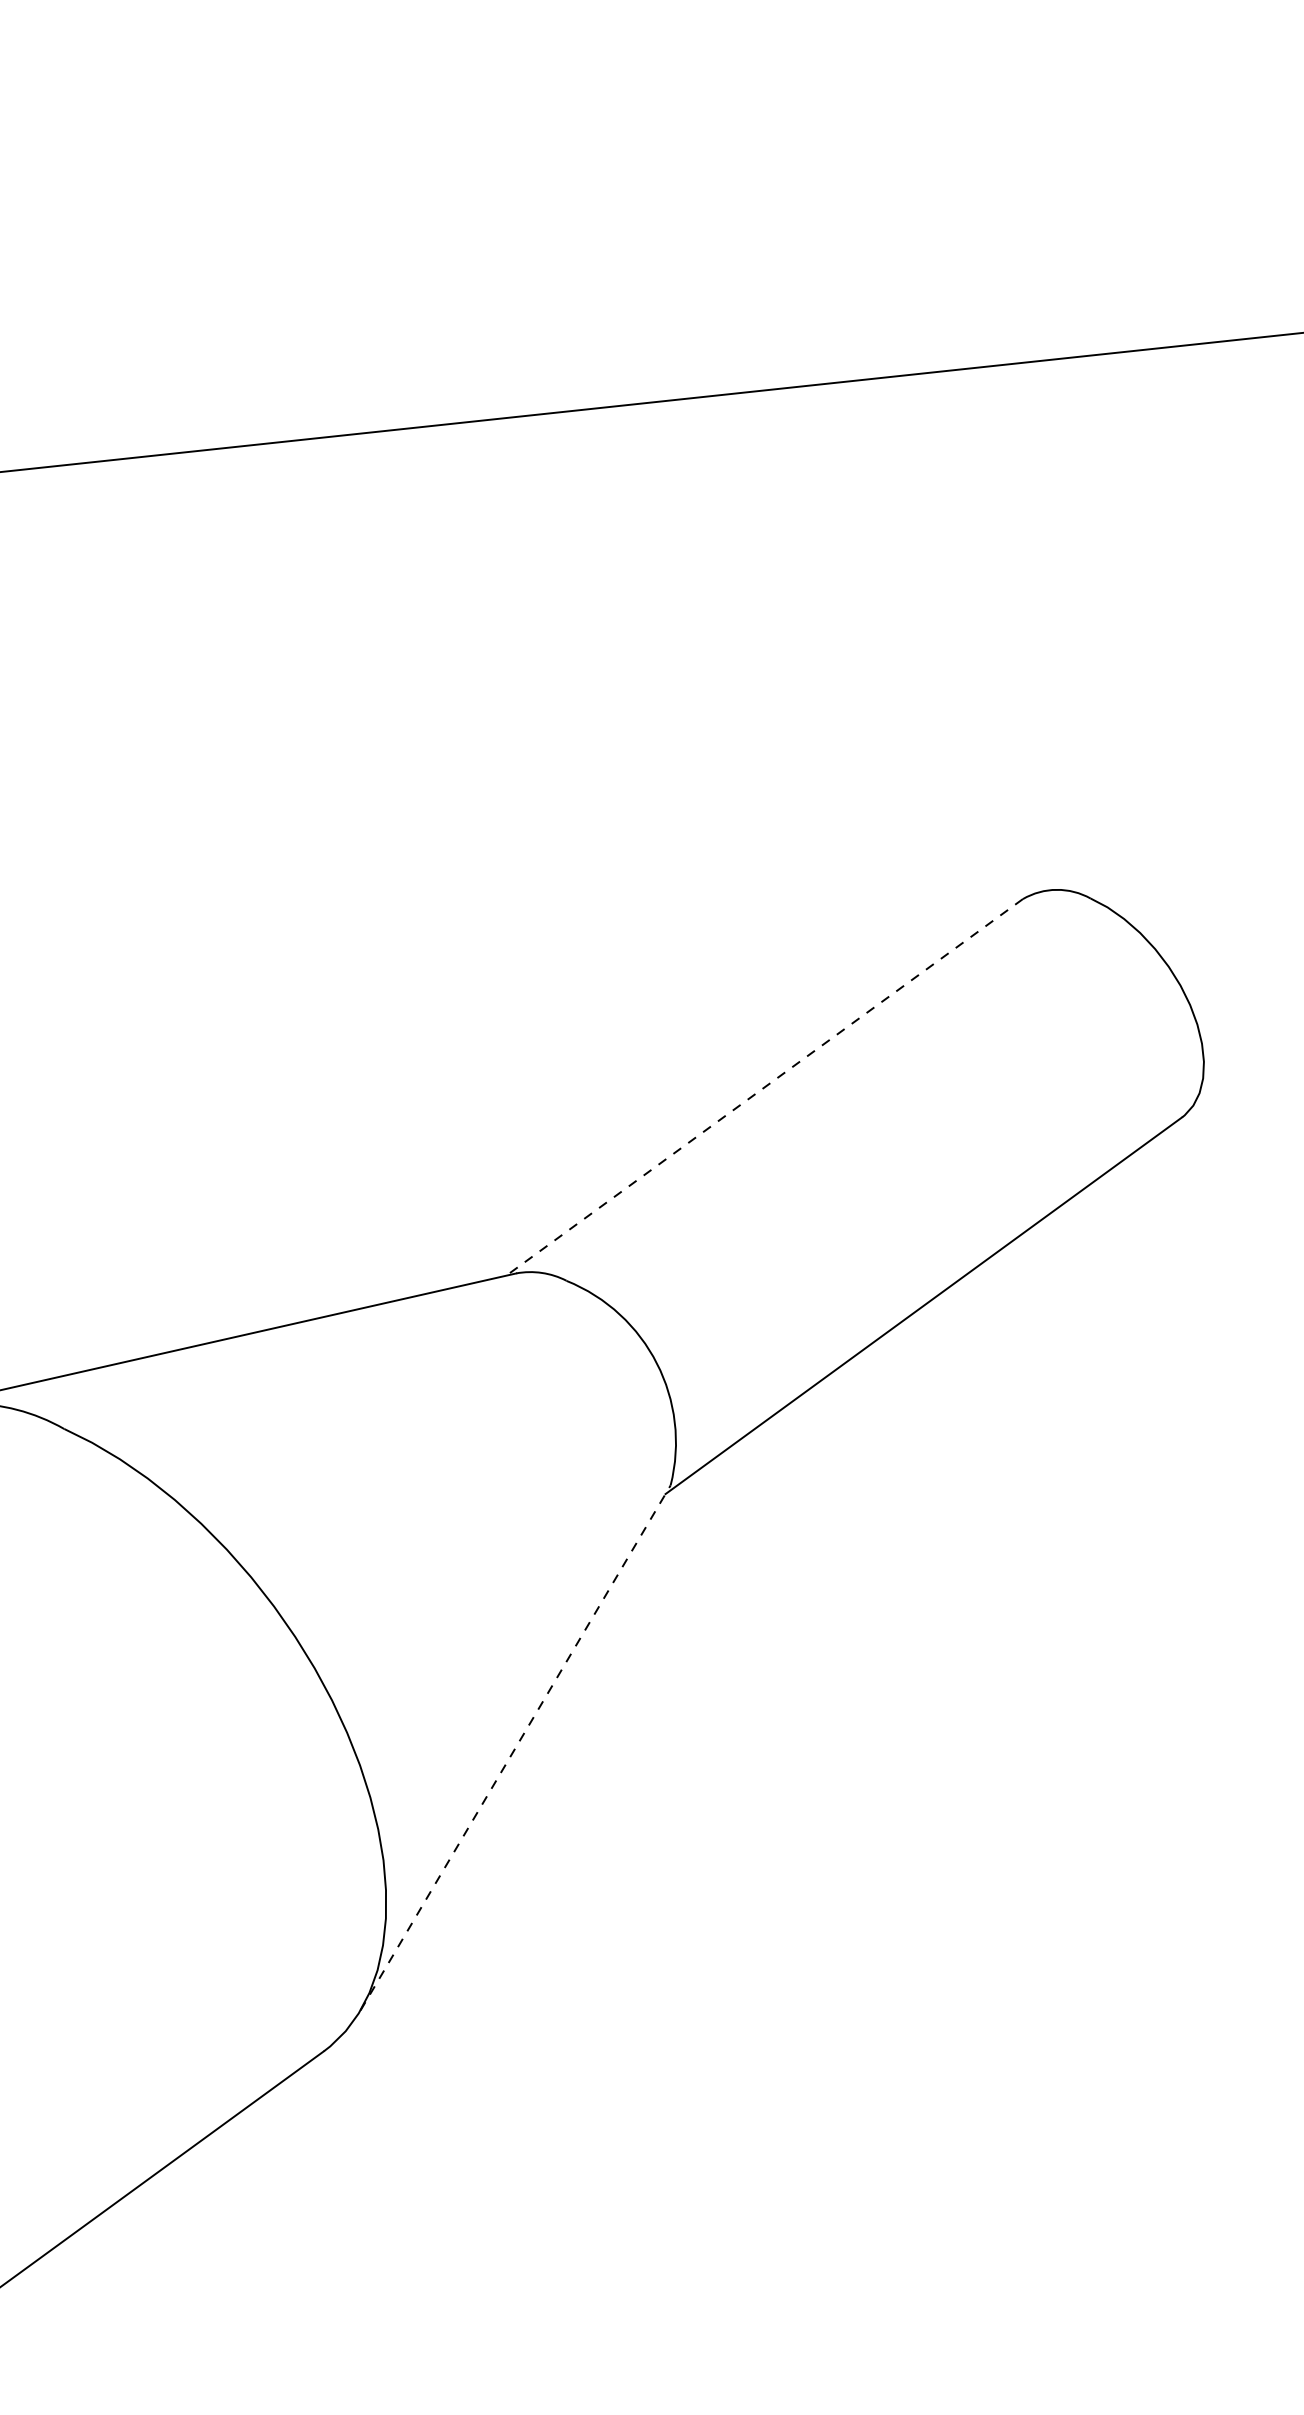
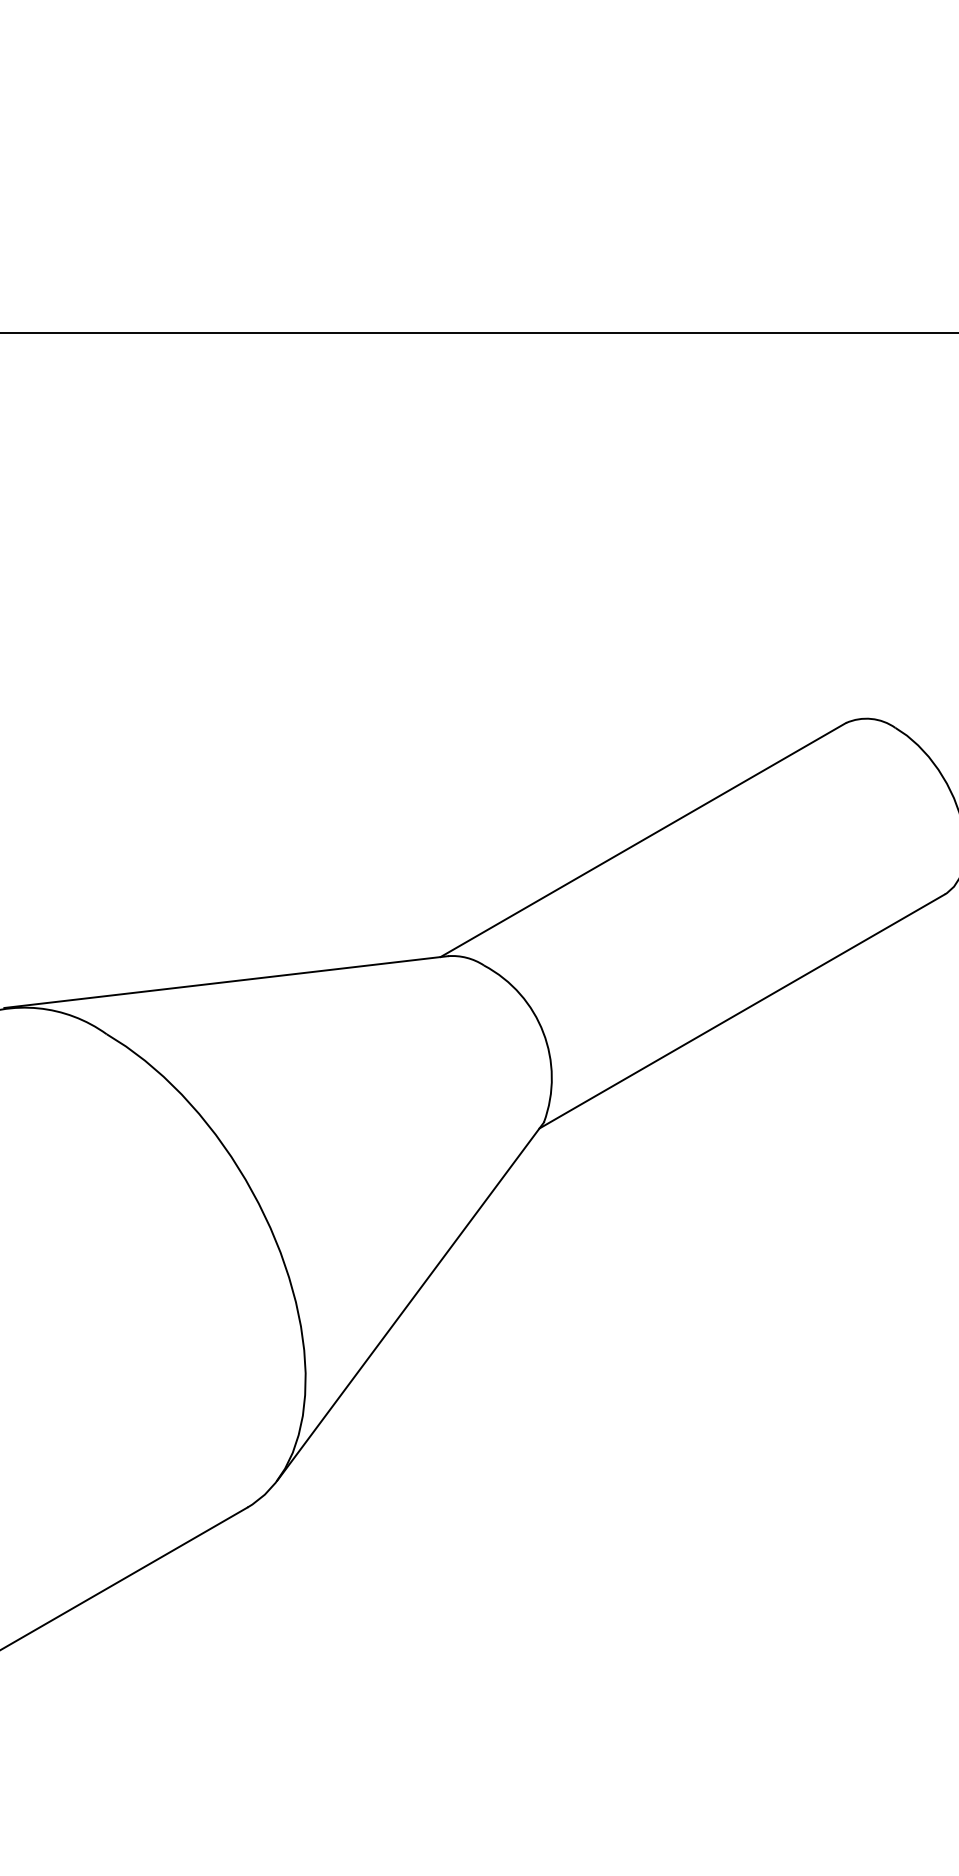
line: (763, 1088) -> (642, 840), dashed -> solid
line: (515, 1747) -> (410, 1301), dashed -> solid

